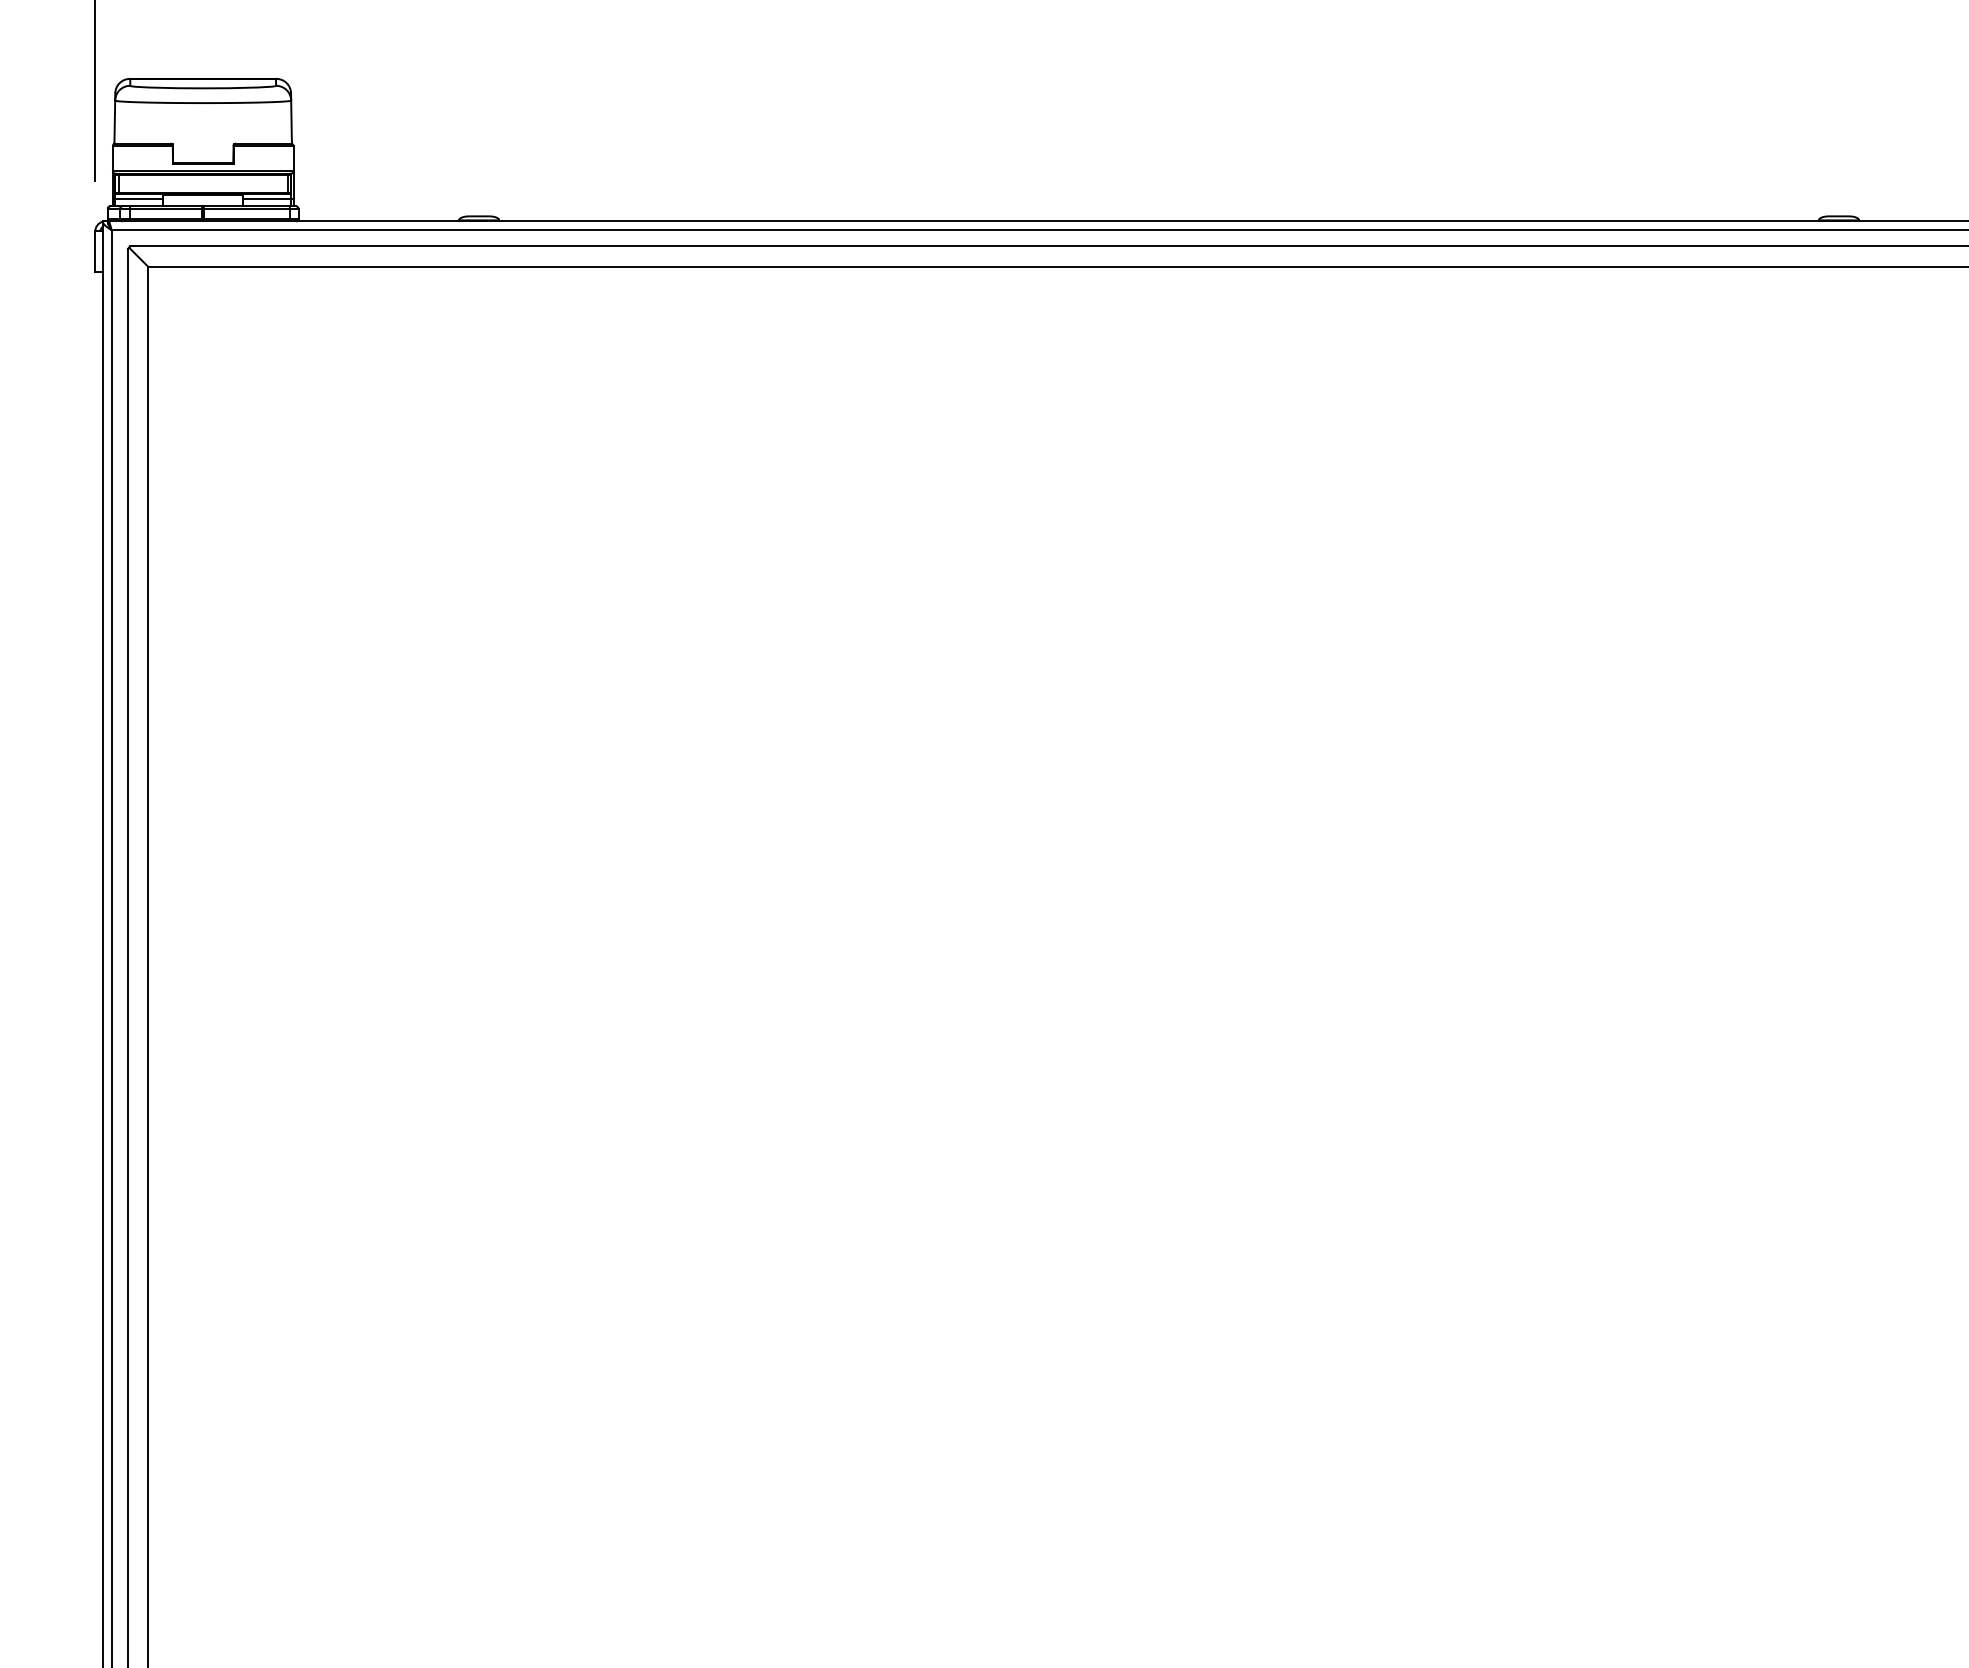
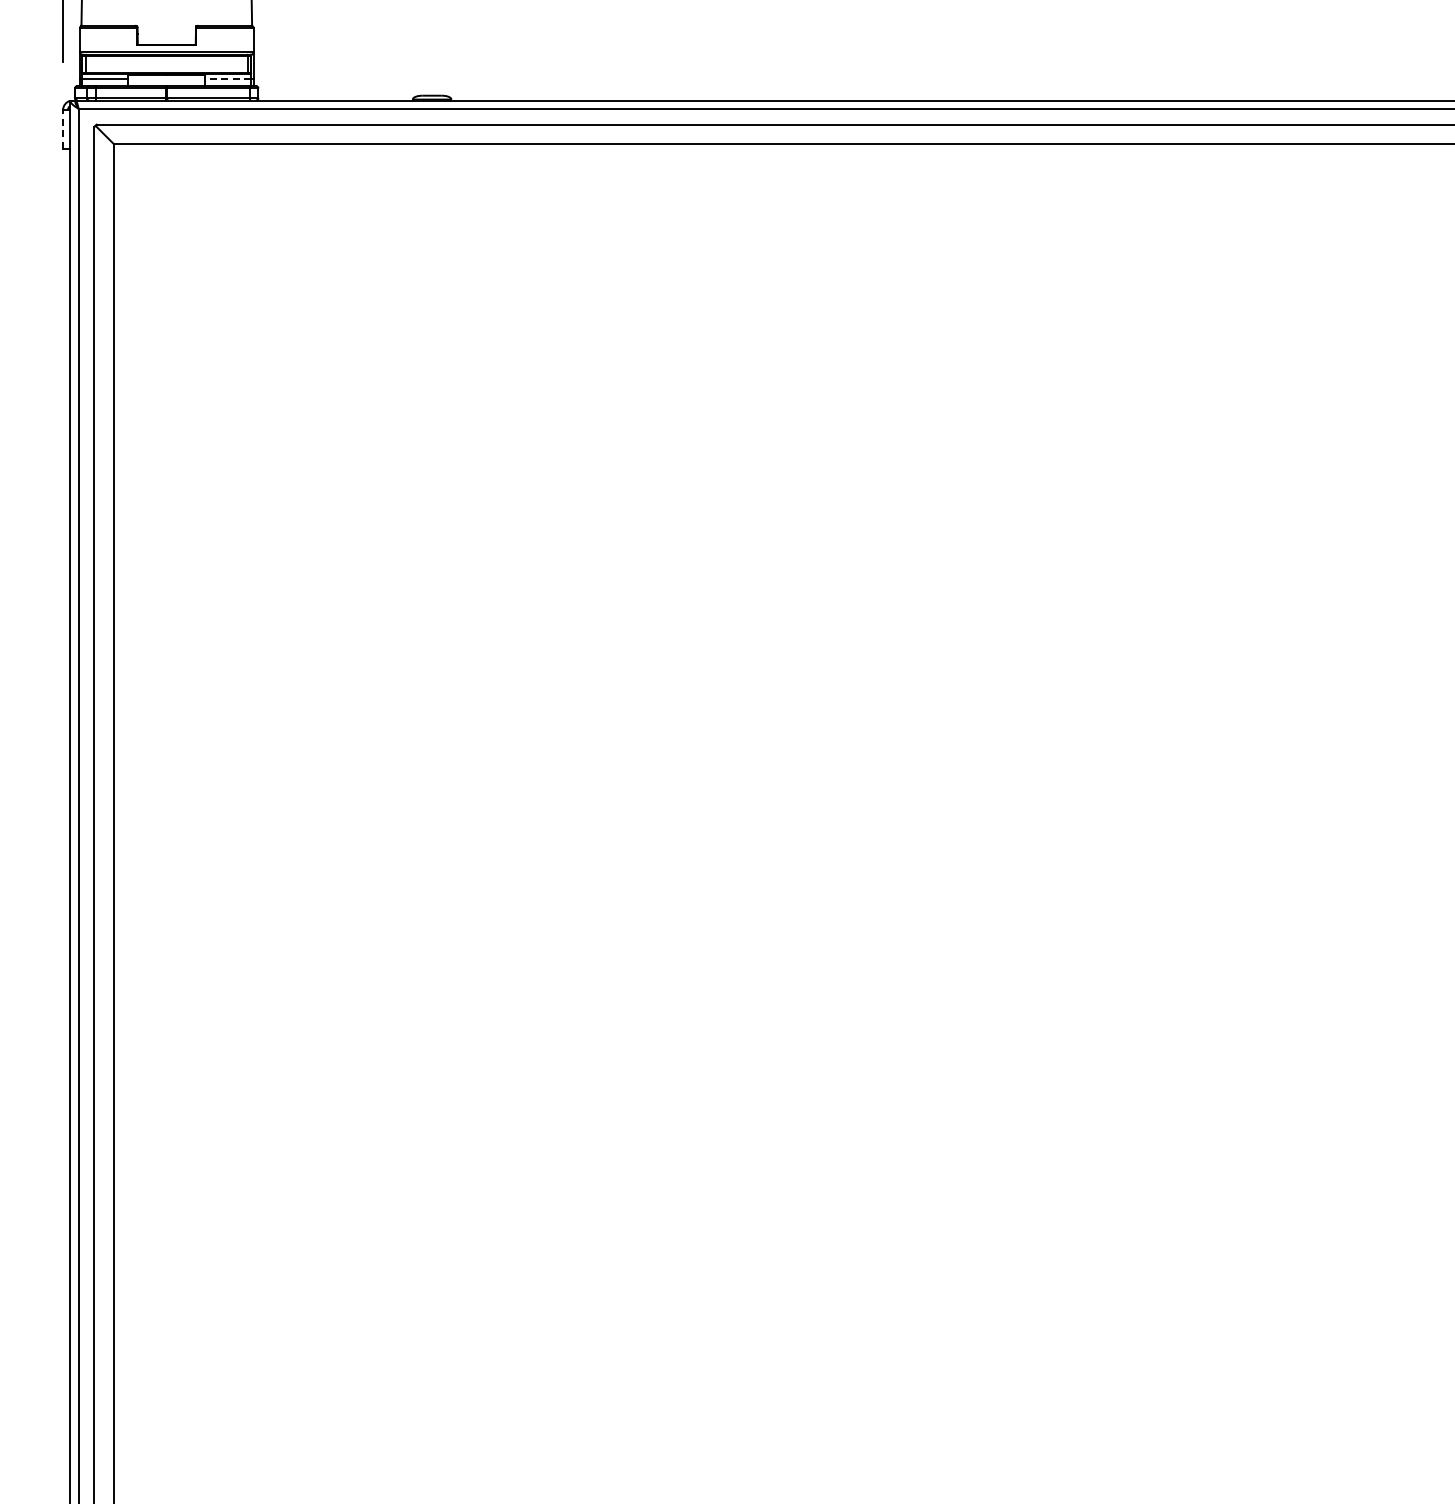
line: (267, 198) -> (228, 78), solid -> dashed
line: (95, 251) -> (63, 129), solid -> dashed

